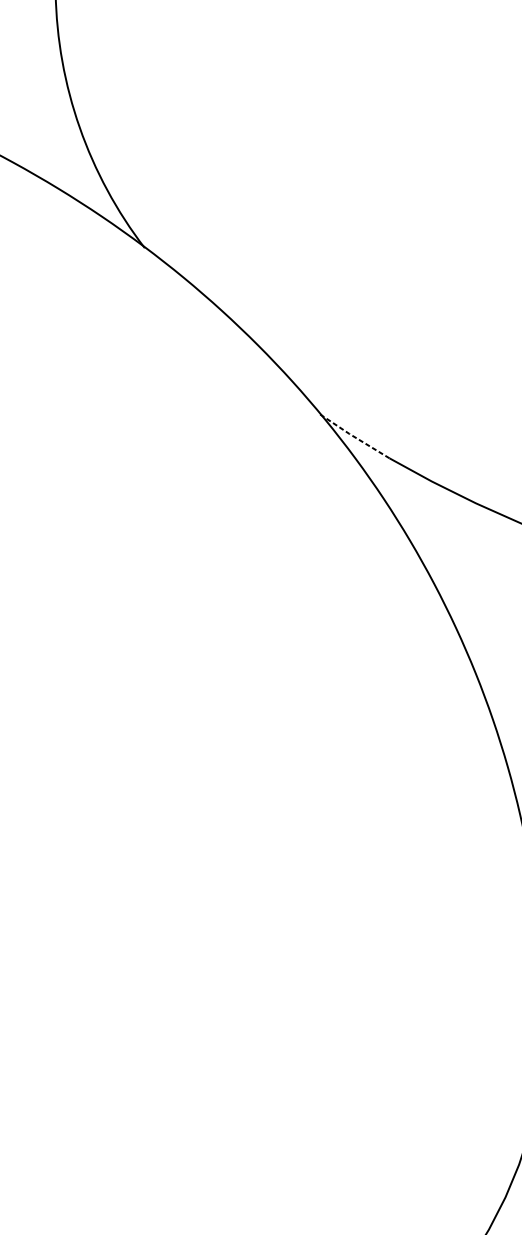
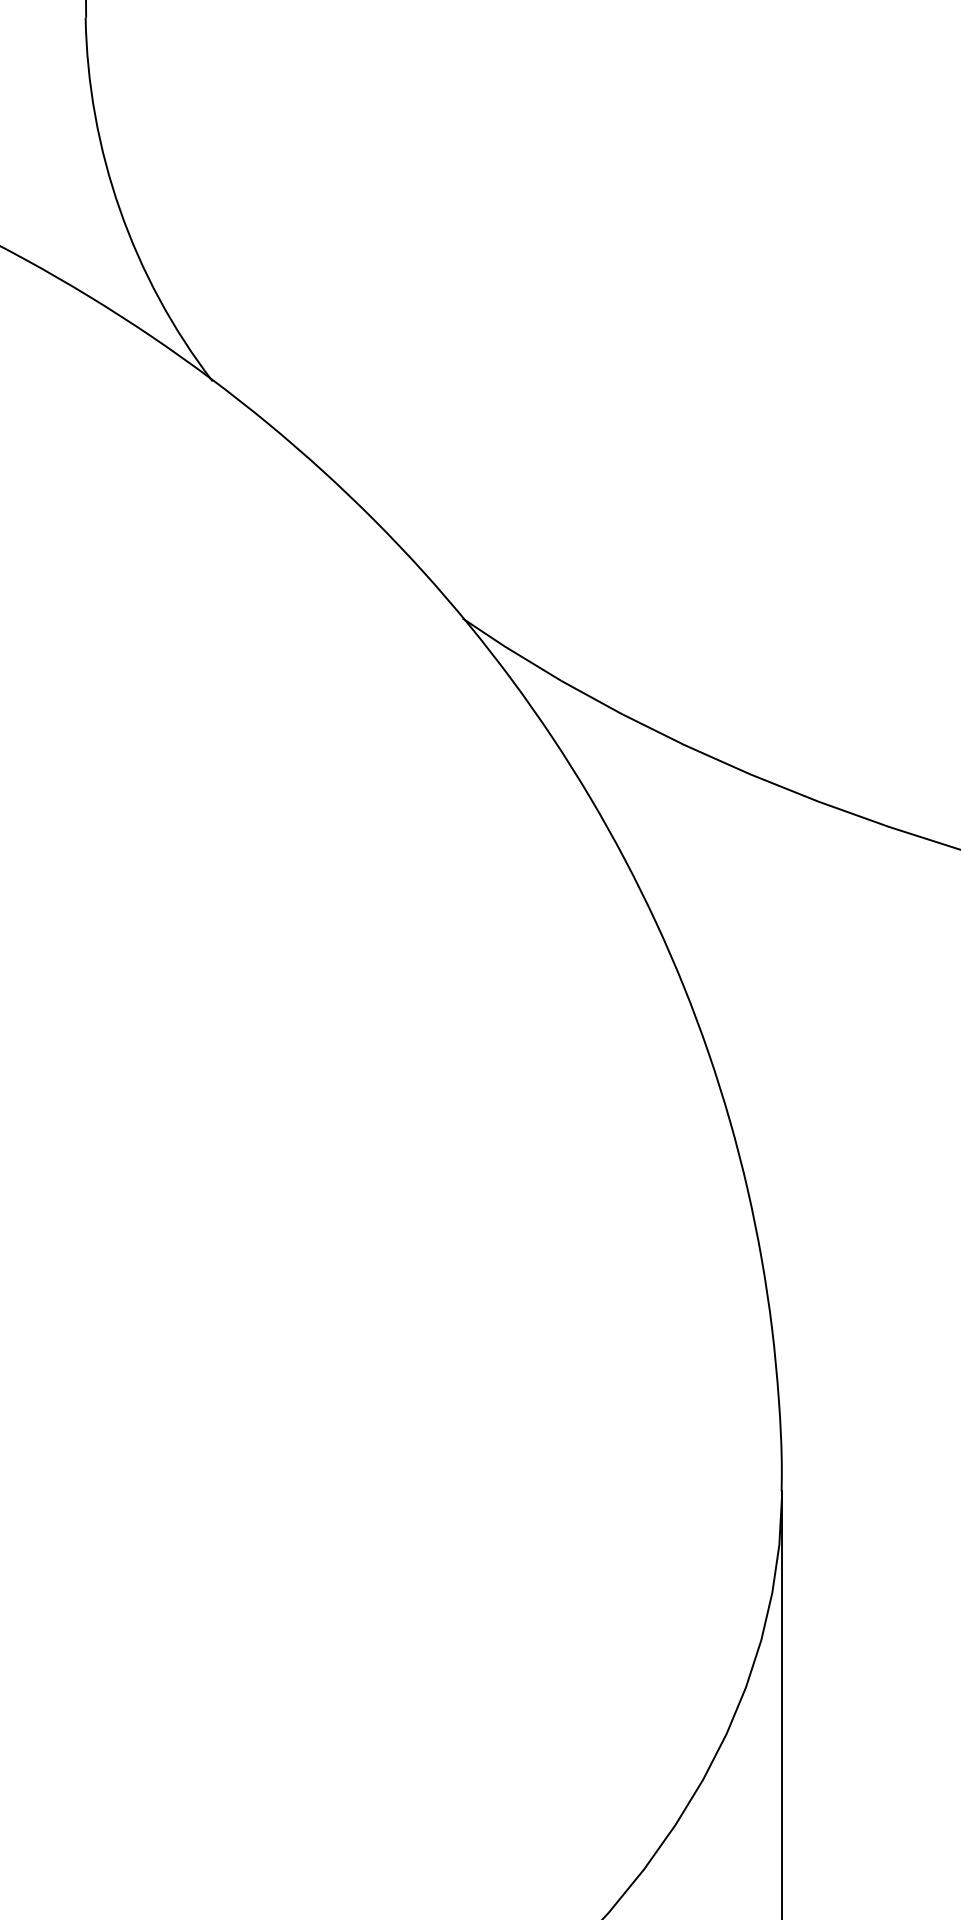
line: (354, 436) -> (511, 650), dashed -> solid

